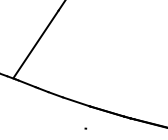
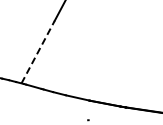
line: (36, 43) -> (38, 51), solid -> dashed

